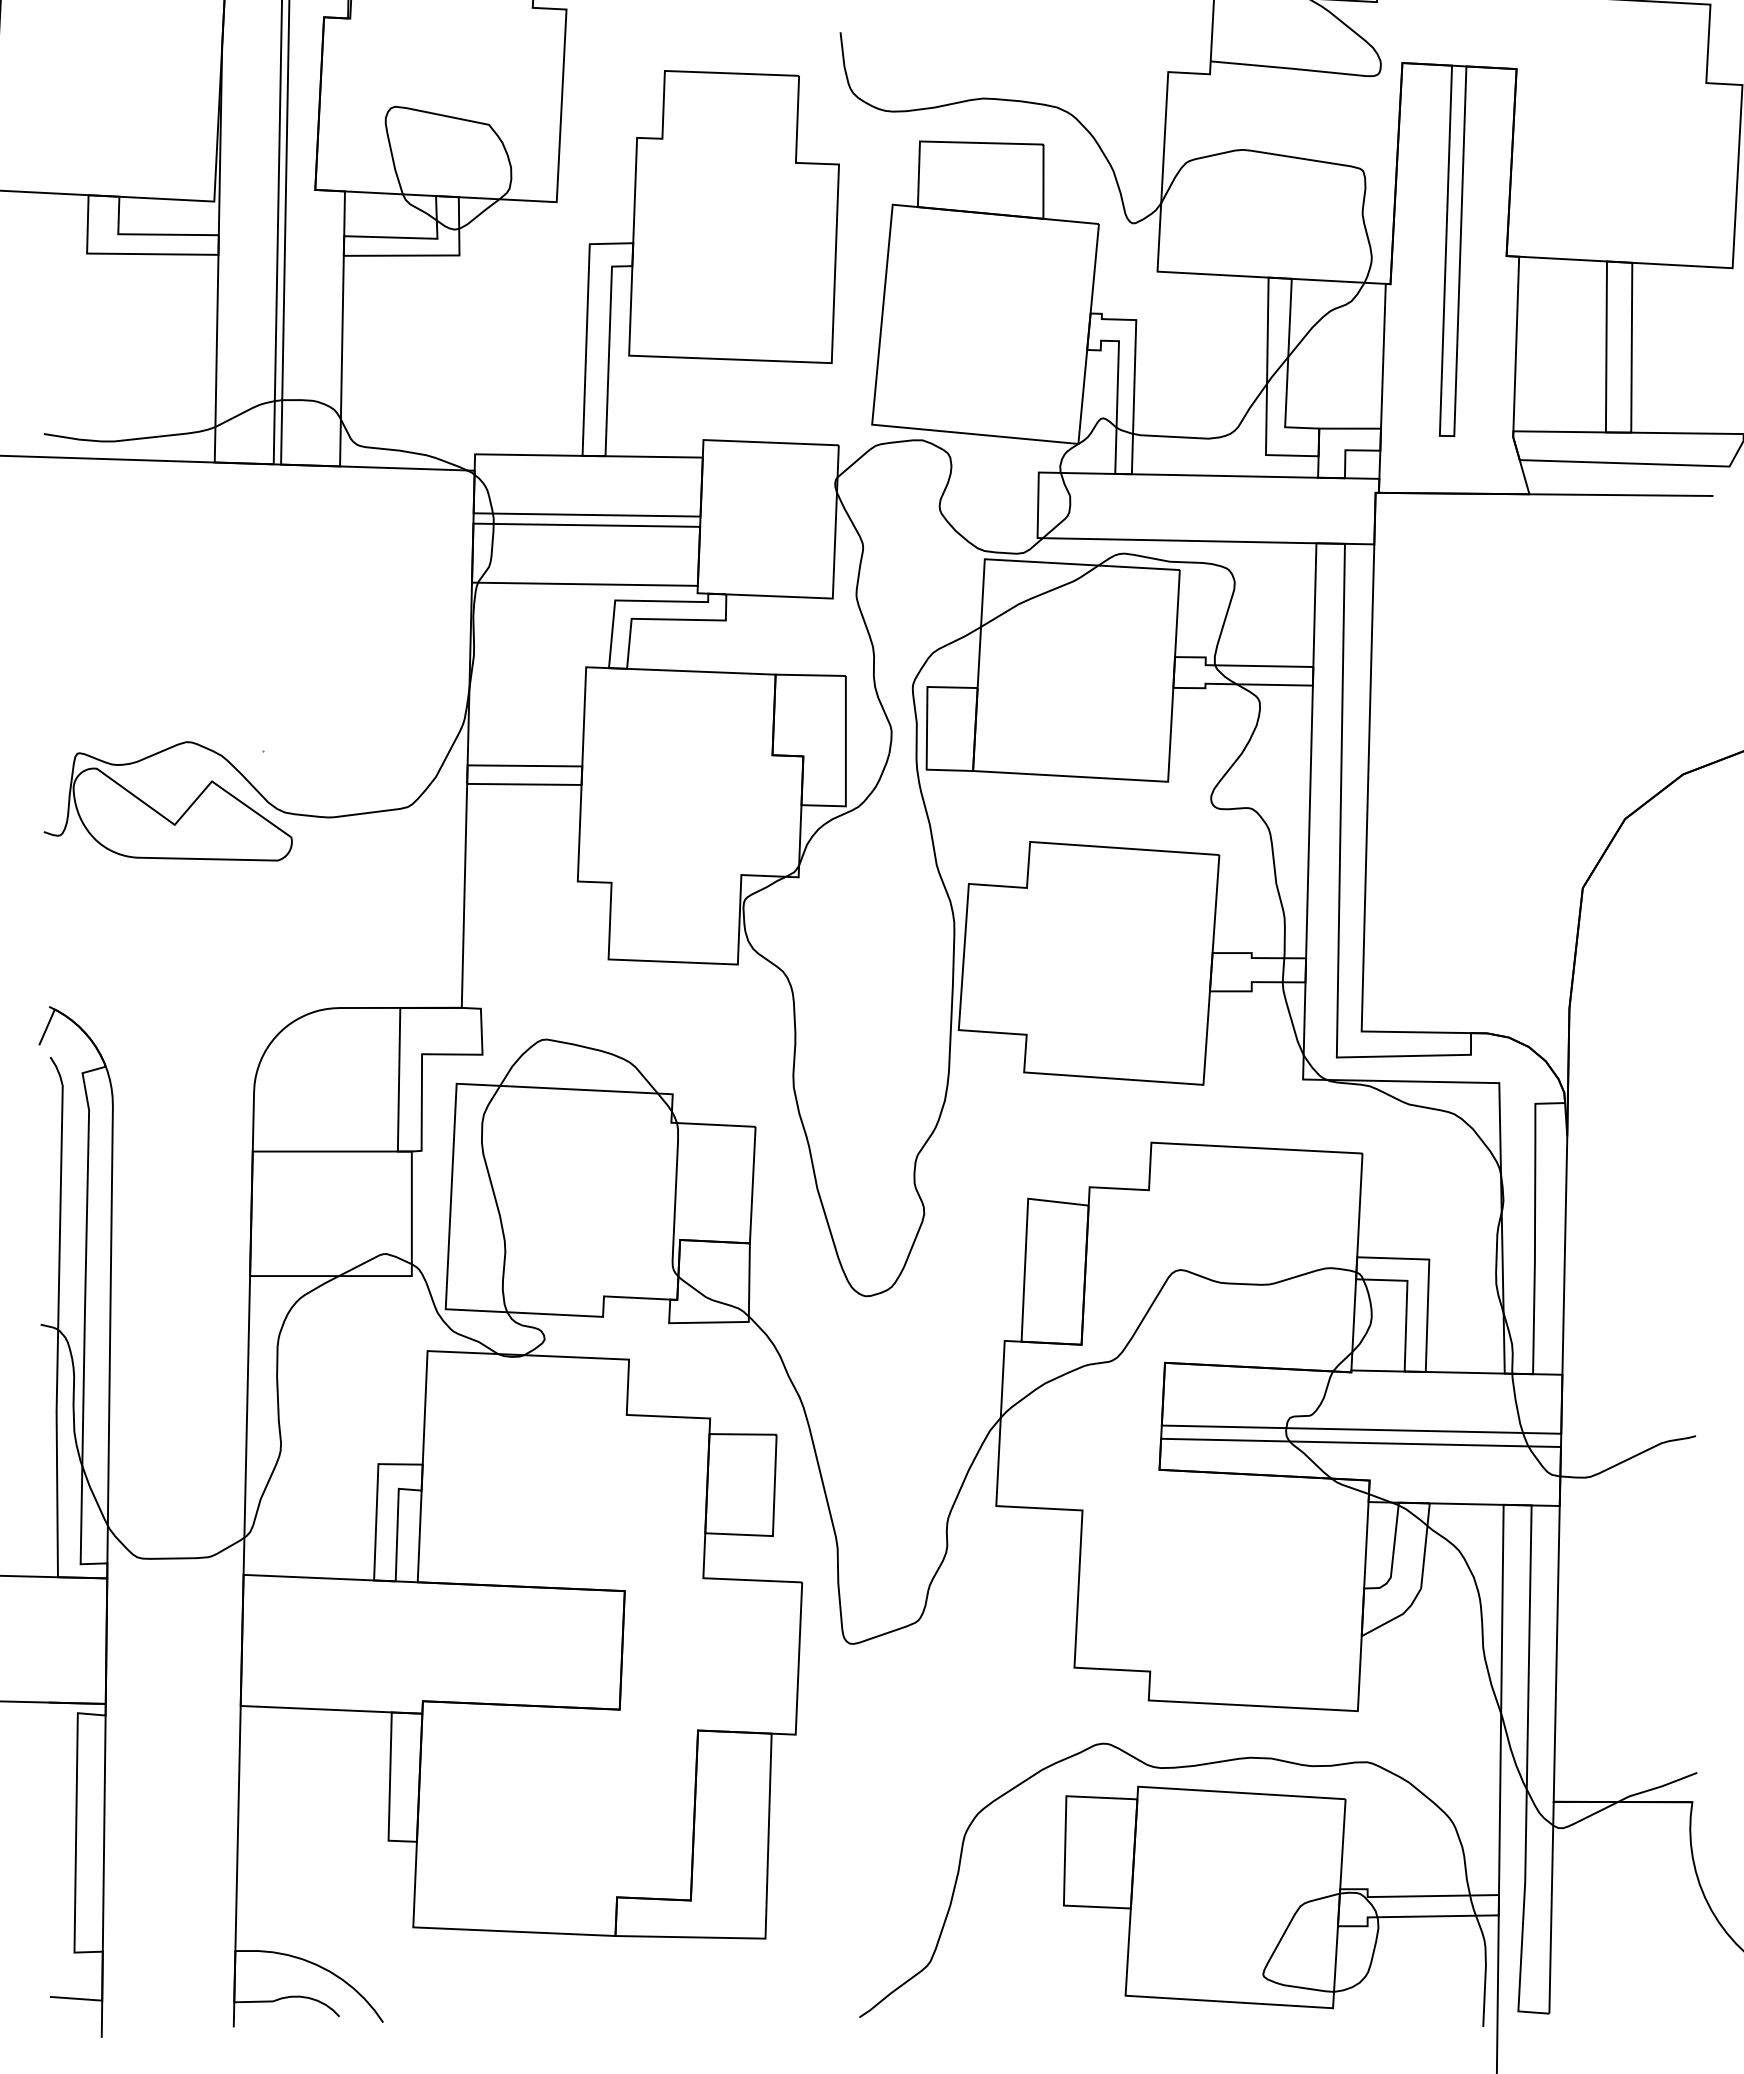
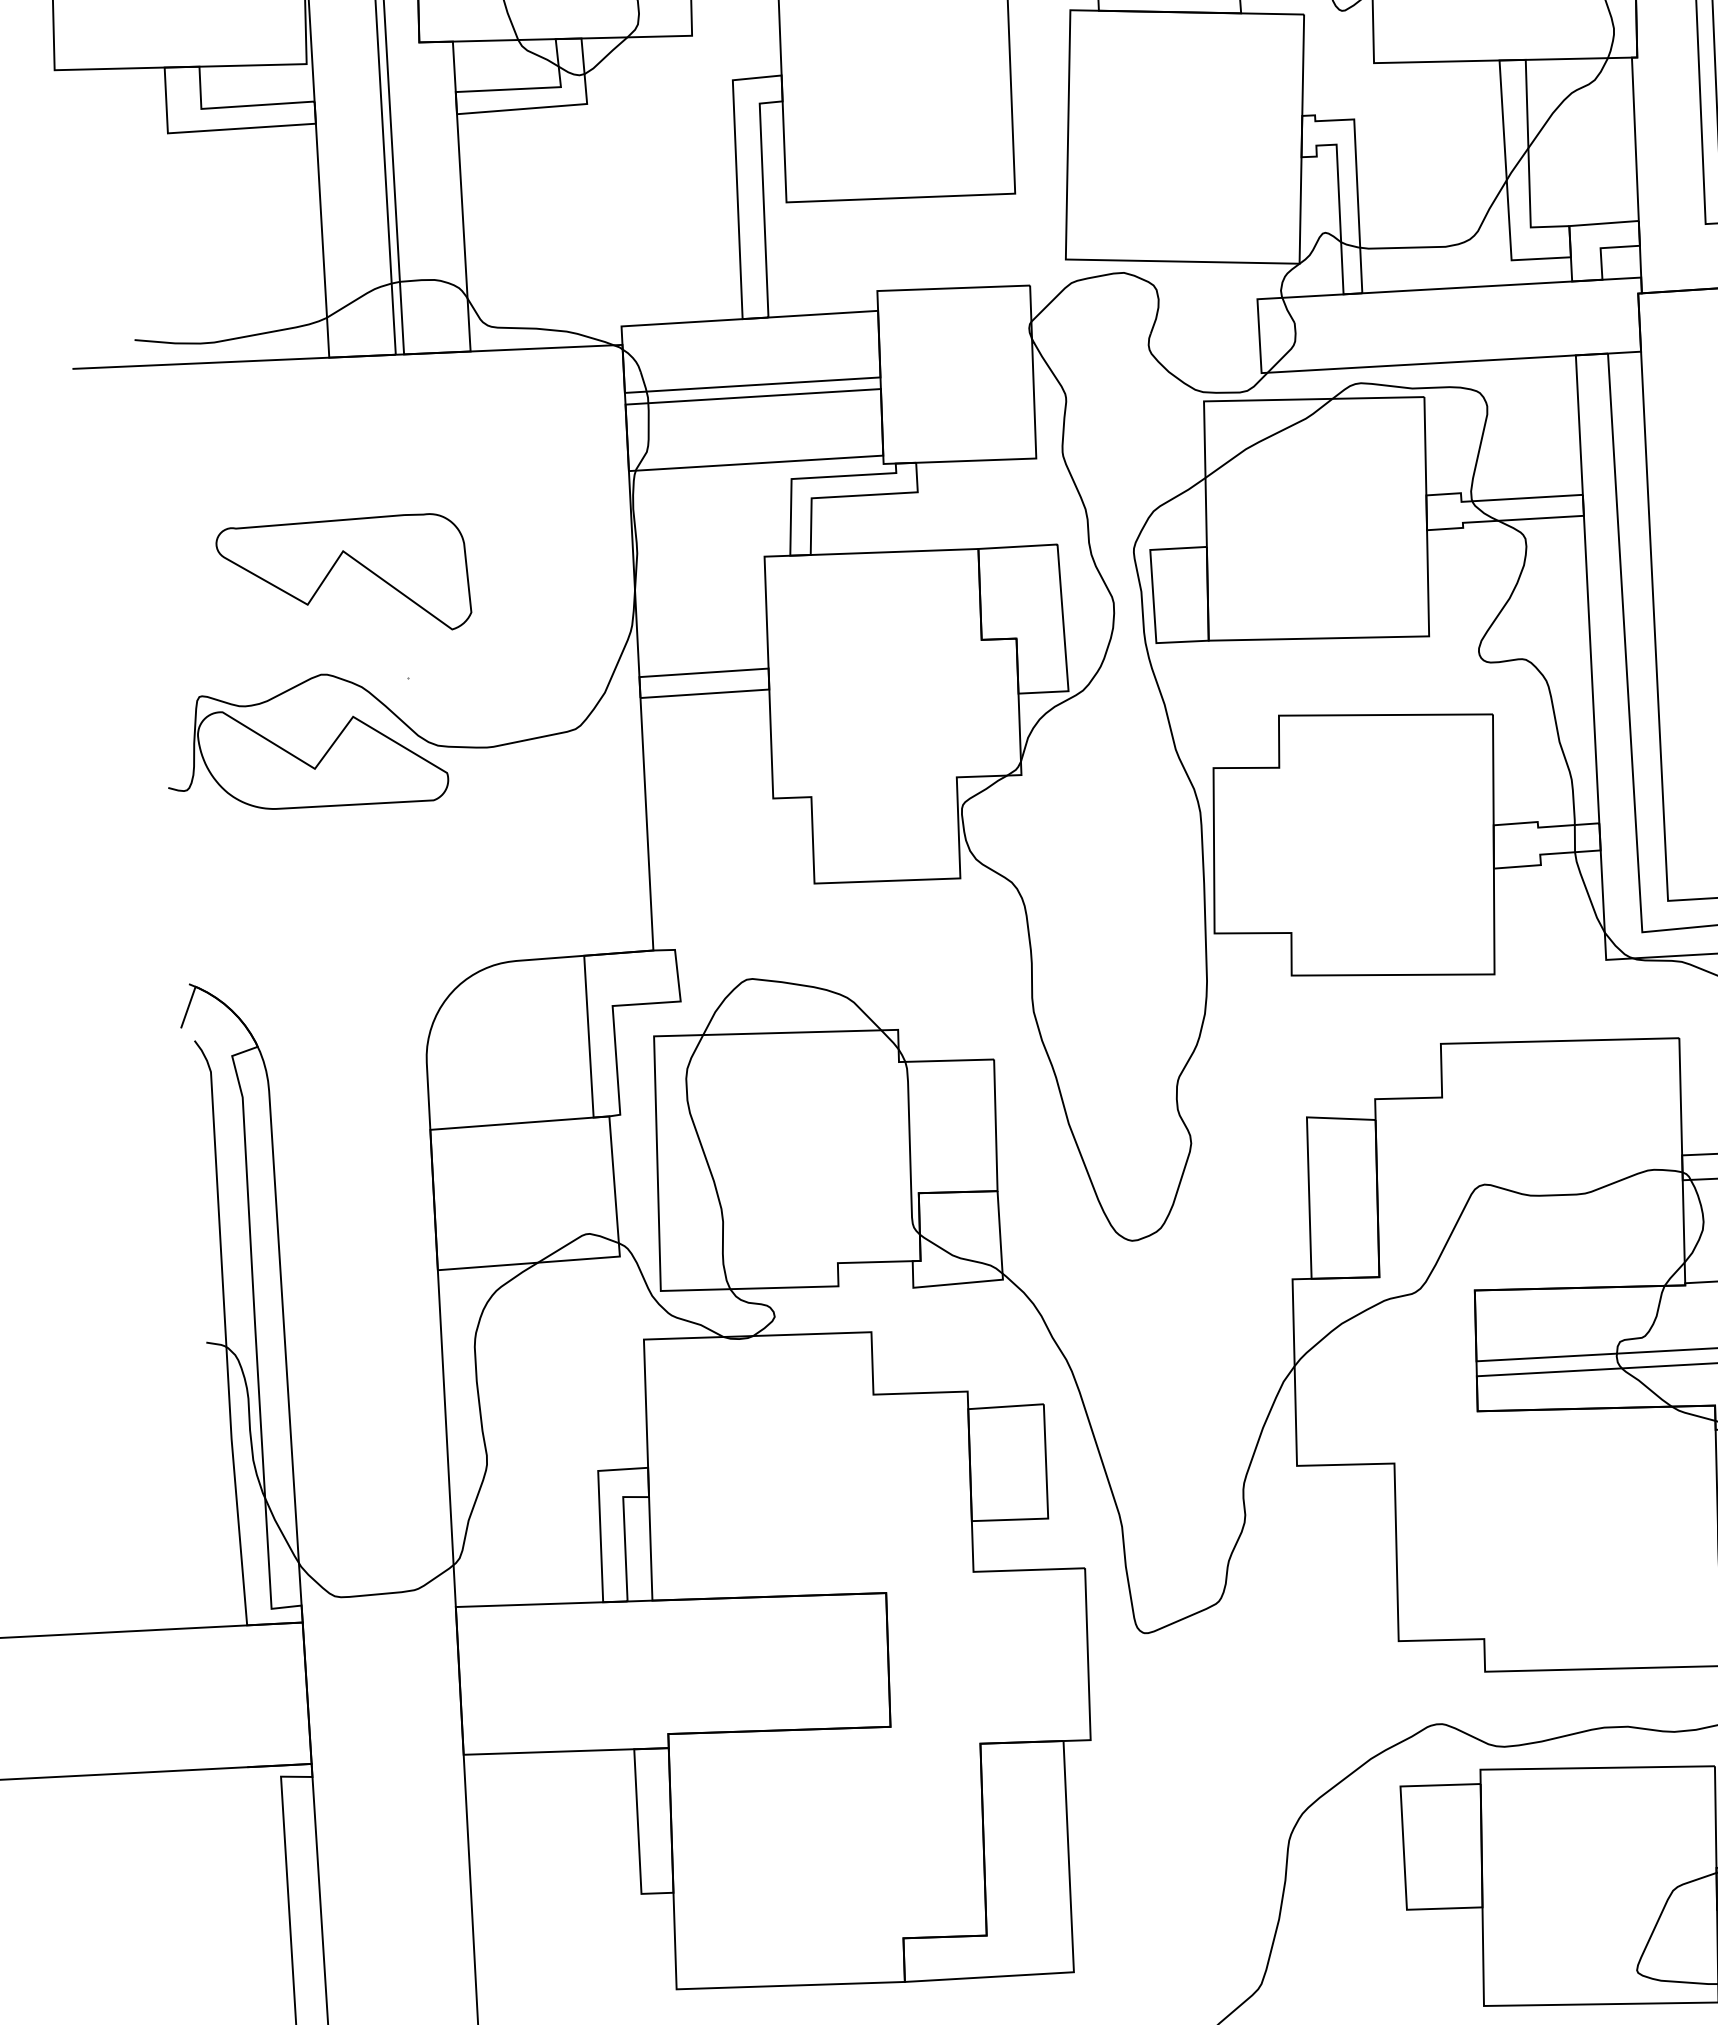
part: (202, 651) -> (331, 571), added

